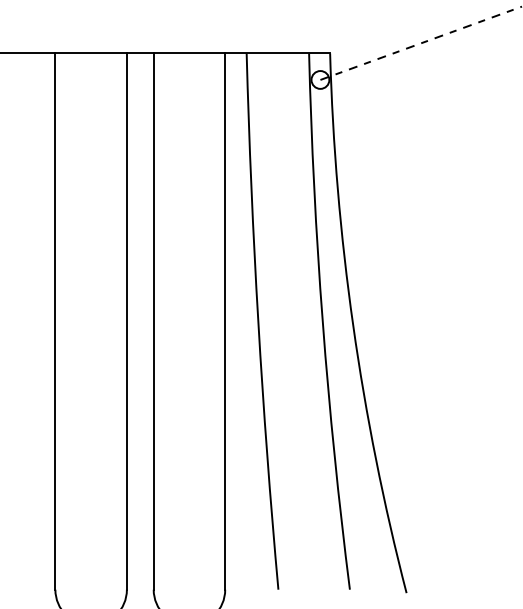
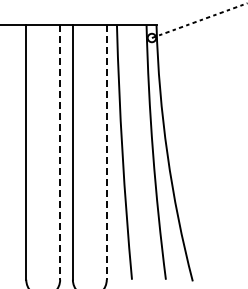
line: (127, 323) -> (60, 153), solid -> dashed
line: (224, 323) -> (106, 153), solid -> dashed

